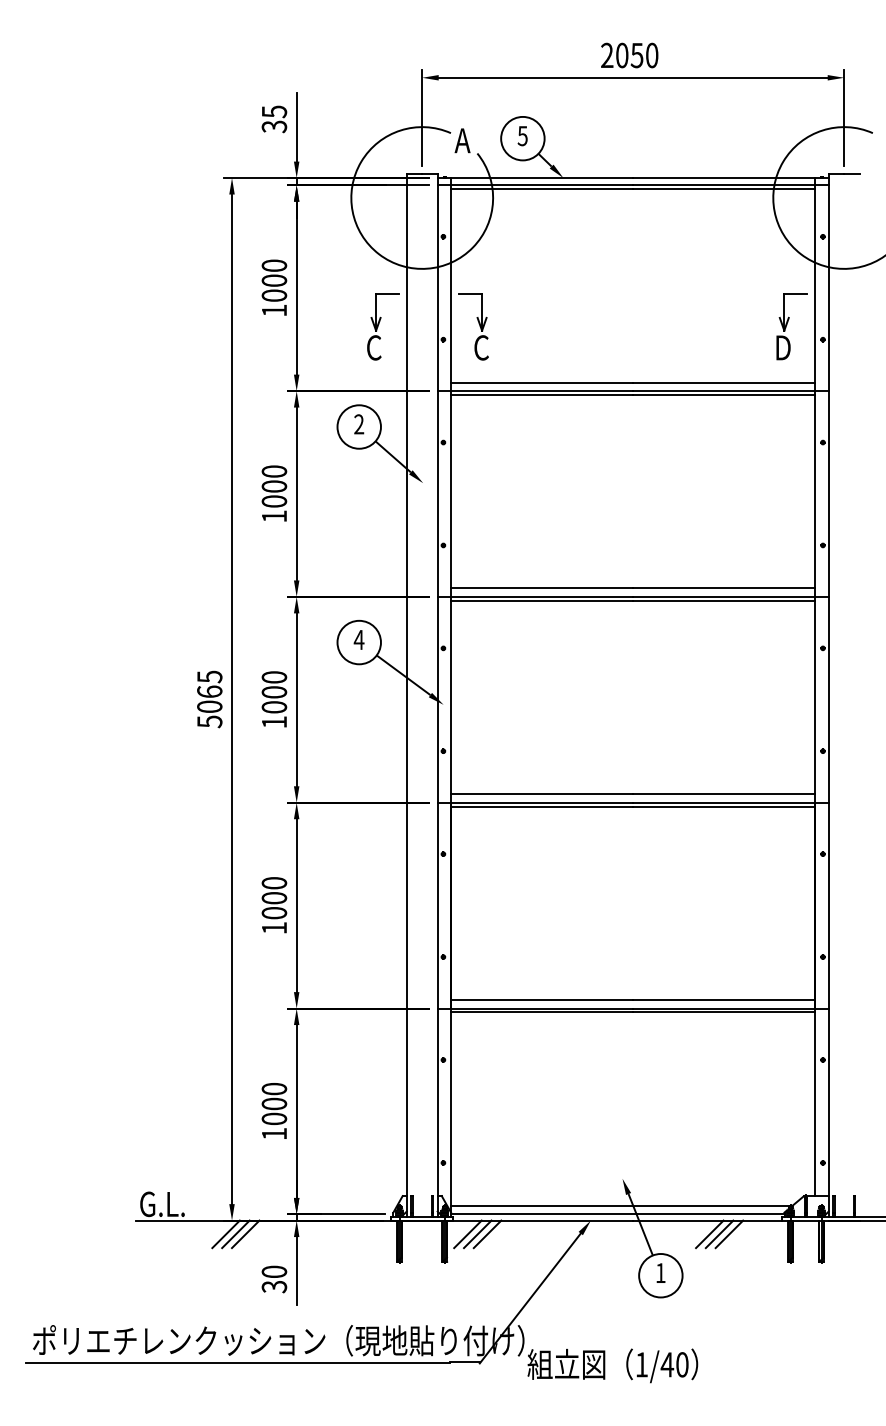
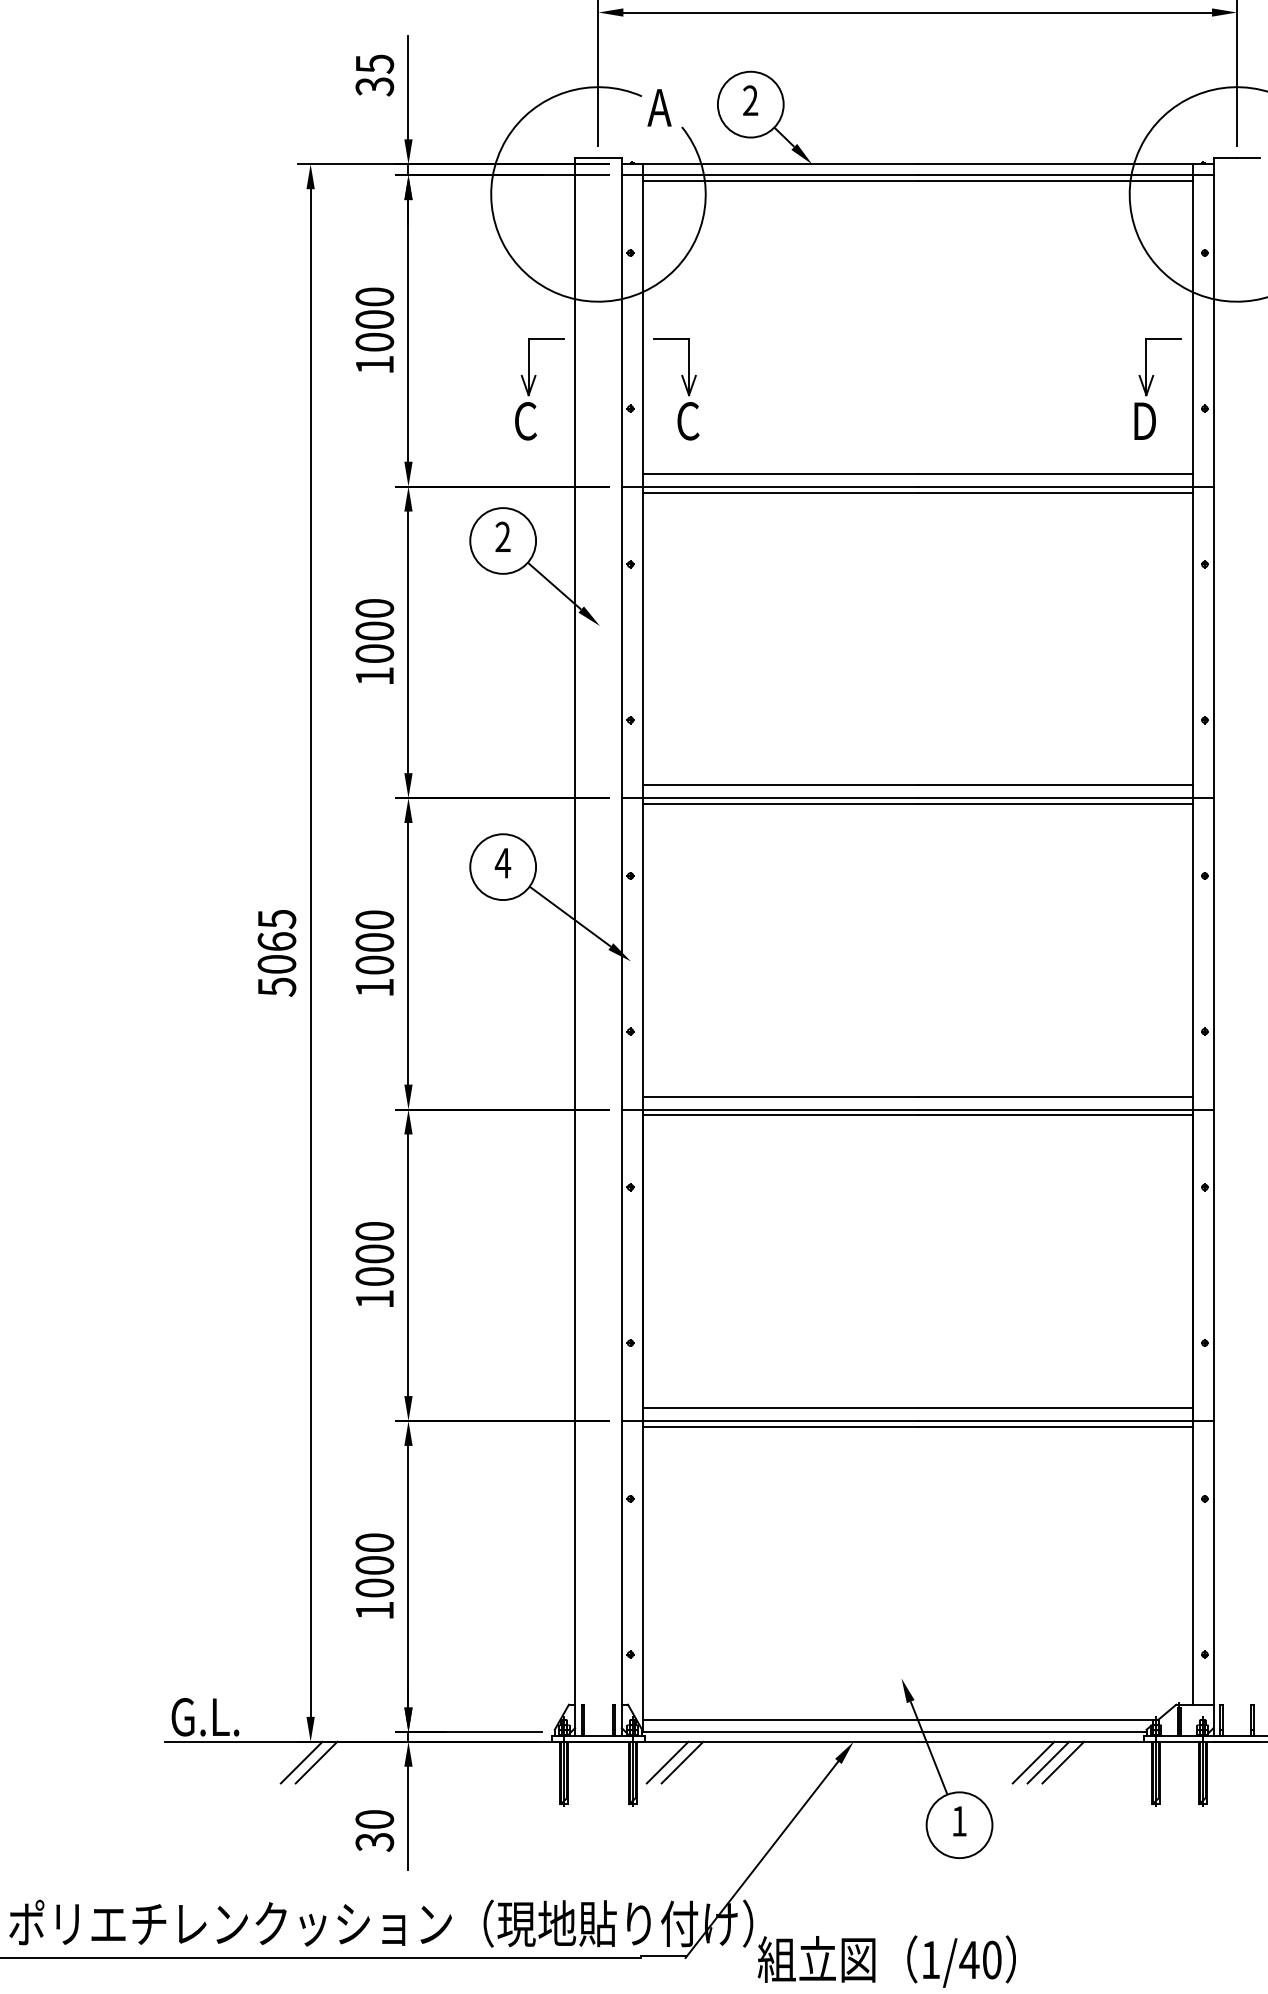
text: (522, 135) -> (750, 99), 5 -> 2
line: (245, 1234) -> (331, 1762), removed
line: (487, 1234) -> (697, 1762), removed

